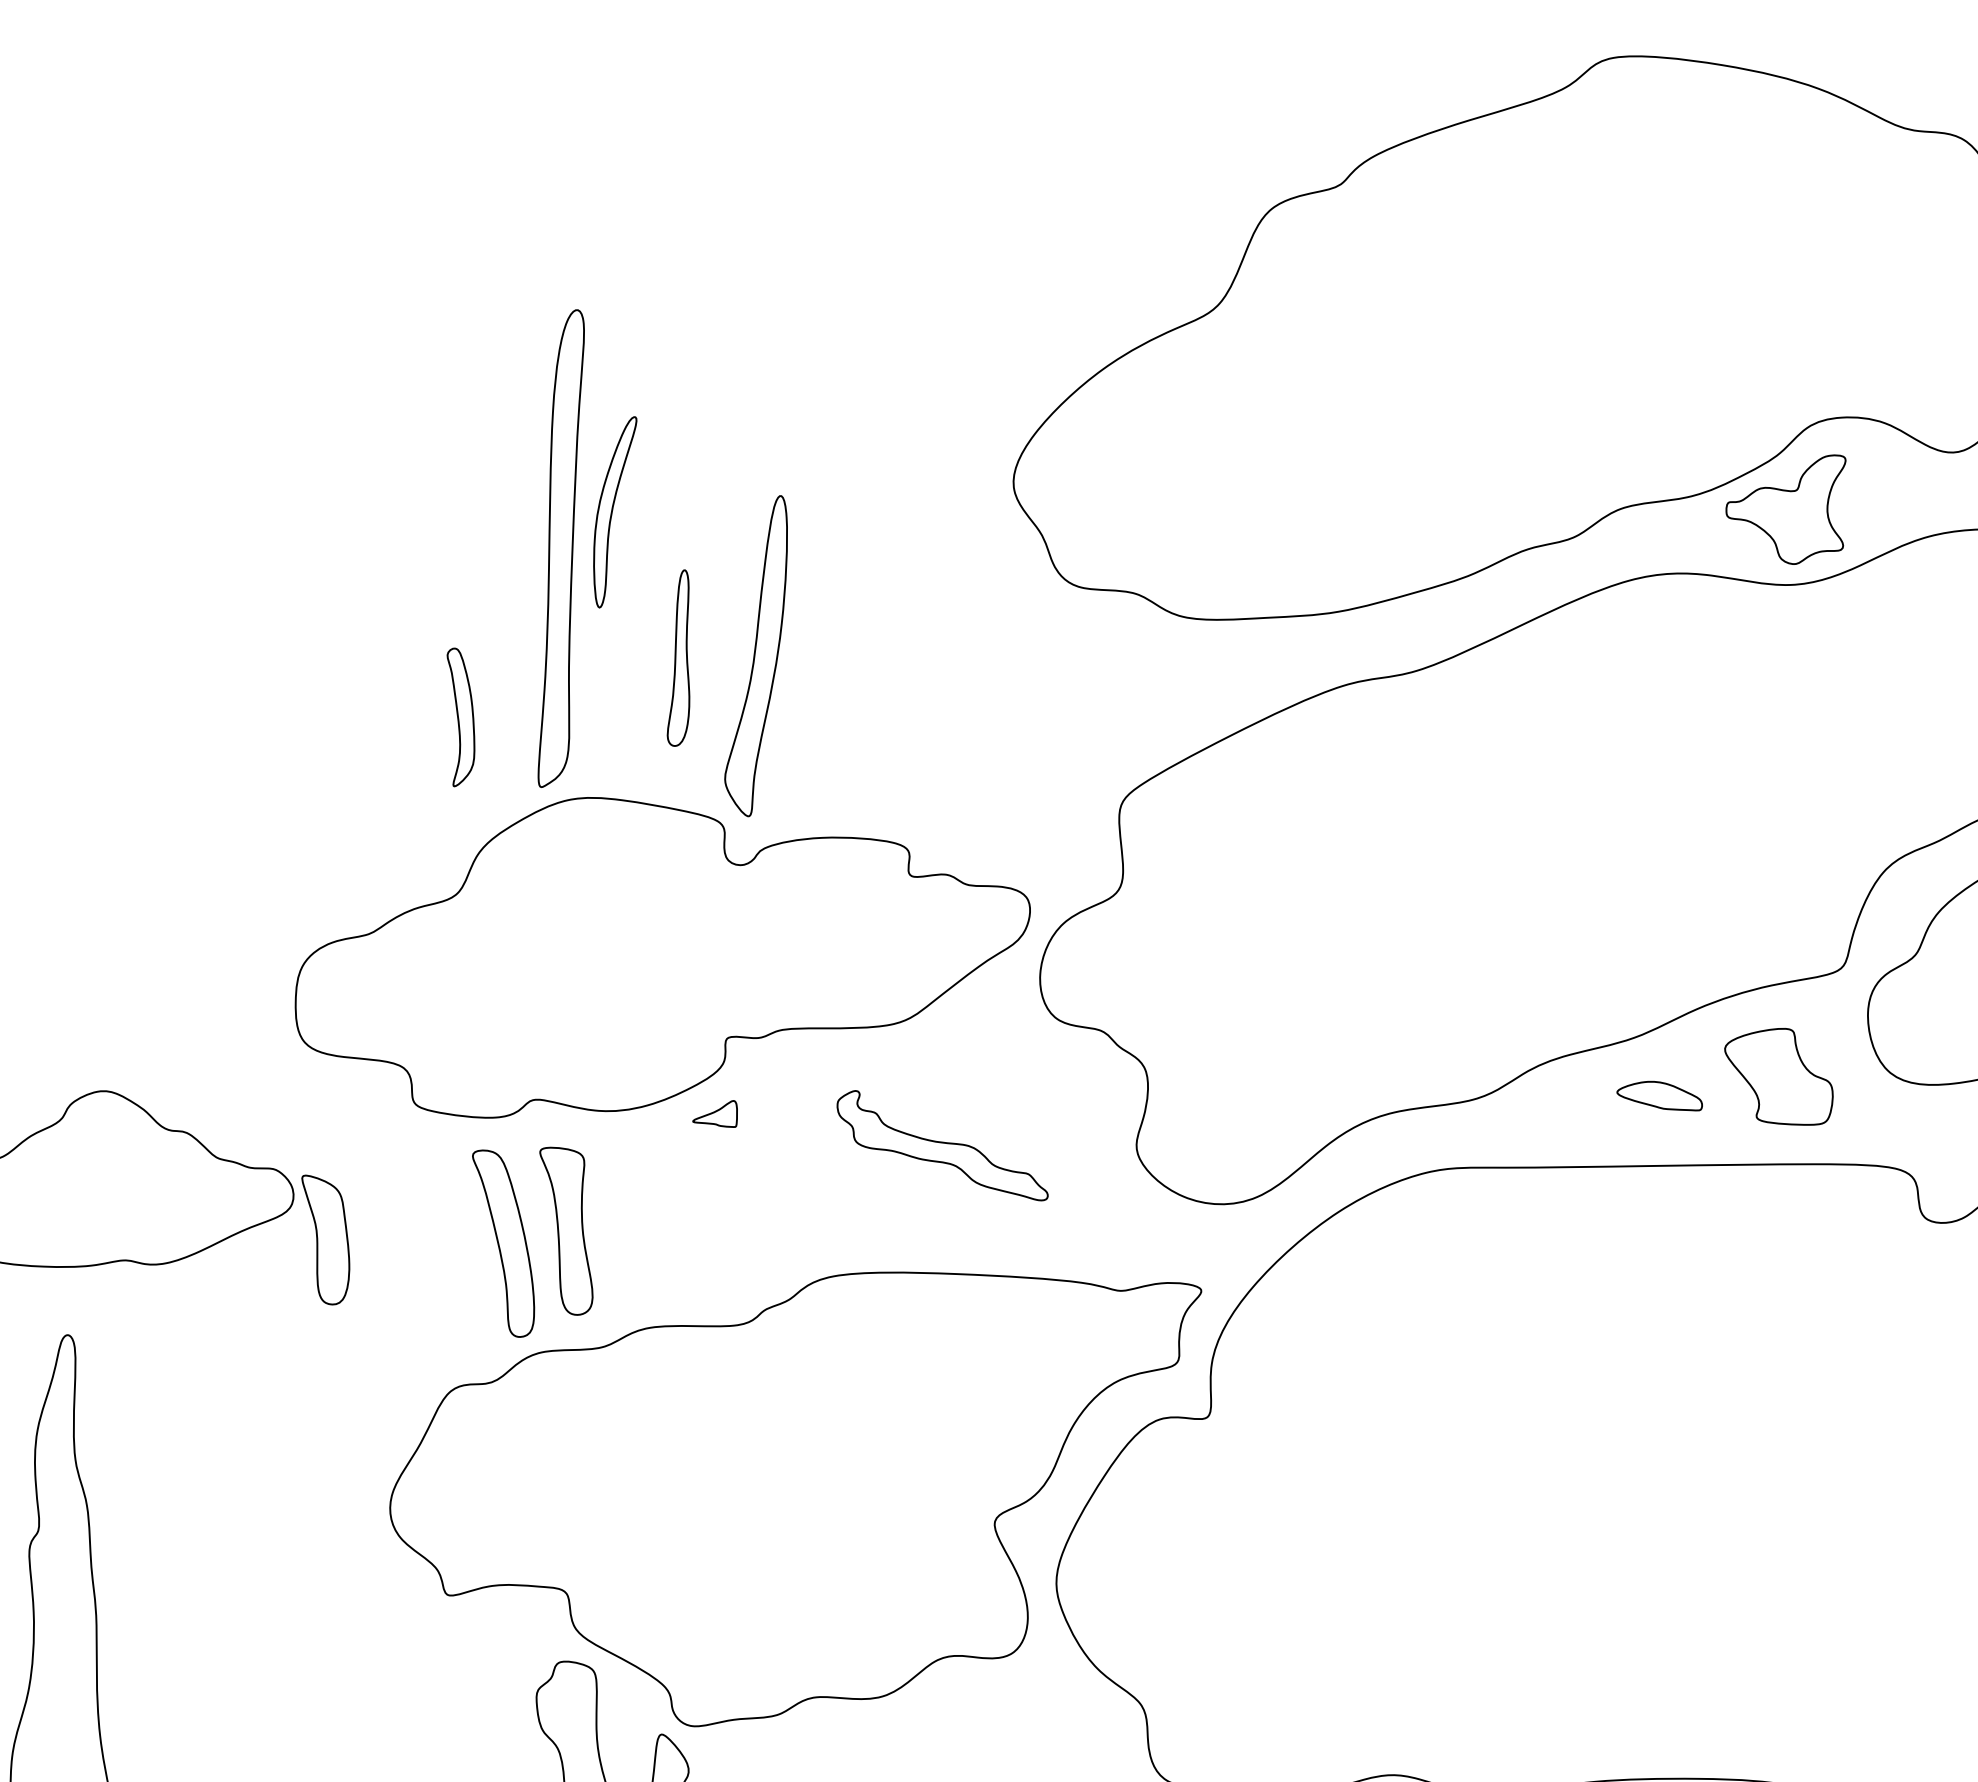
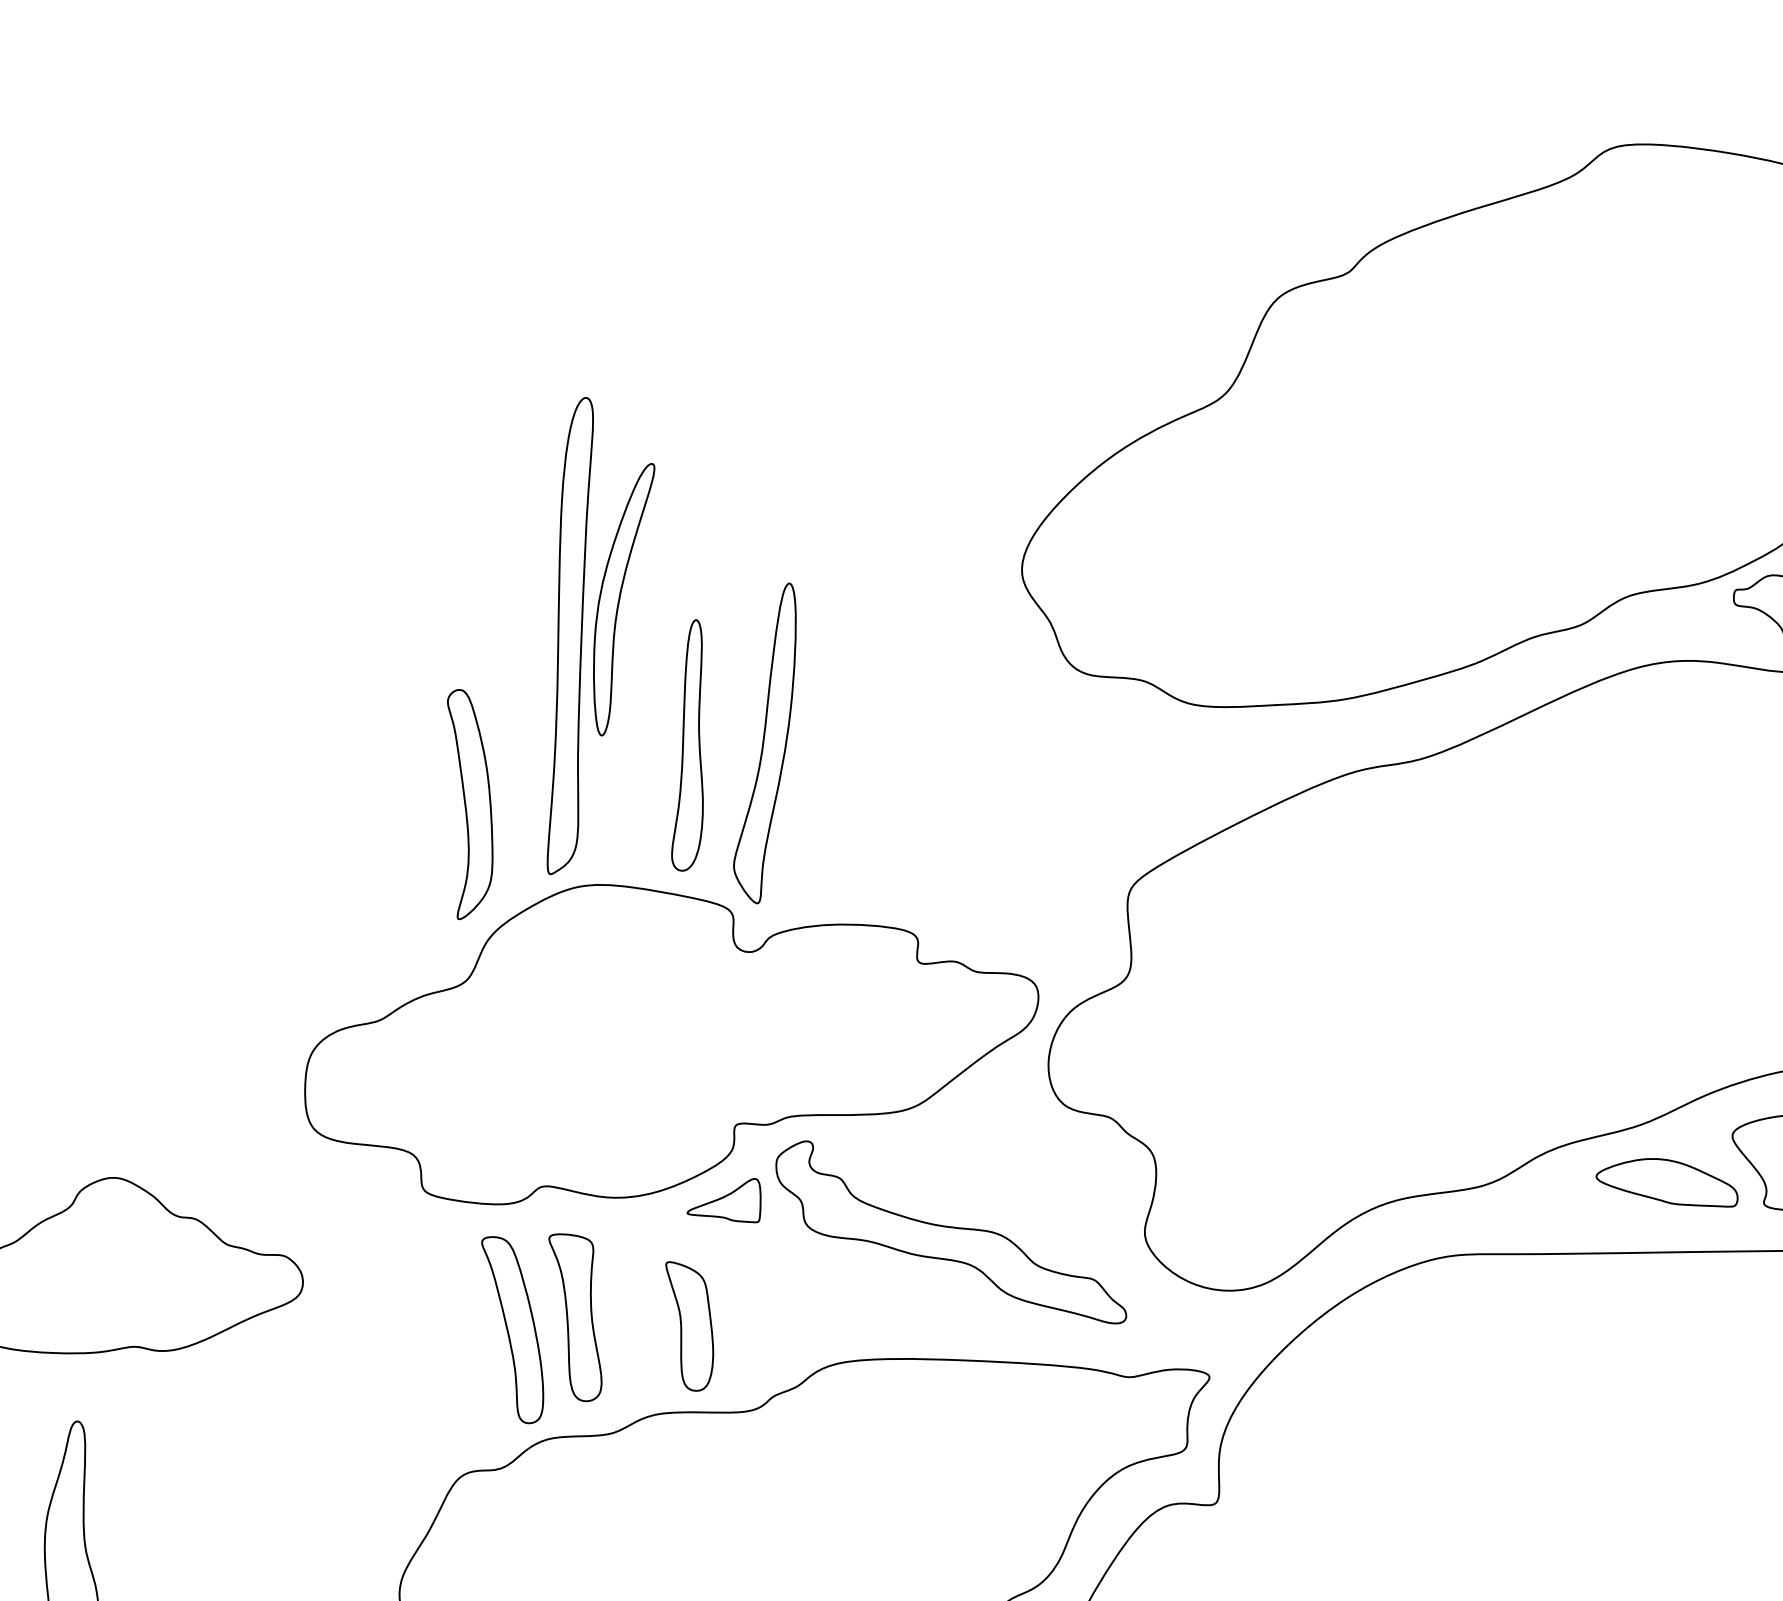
part: (615, 512) -> (624, 599), size x1.43
part: (678, 657) -> (687, 744), size x1.43
part: (460, 717) -> (469, 804), size x1.67
part: (1659, 1095) -> (1667, 1182), size x1.67
part: (714, 1113) -> (723, 1200), size x1.67
part: (942, 1145) -> (951, 1232), size x1.67
part: (325, 1239) -> (689, 1325), moved

